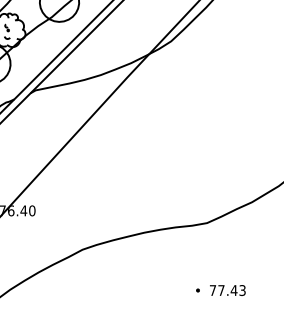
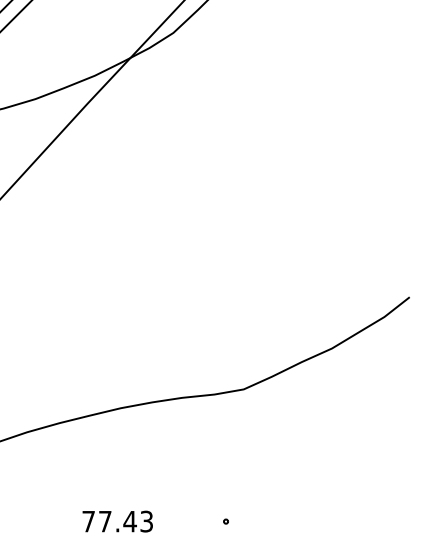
text: (227, 290) -> (117, 521), moved

